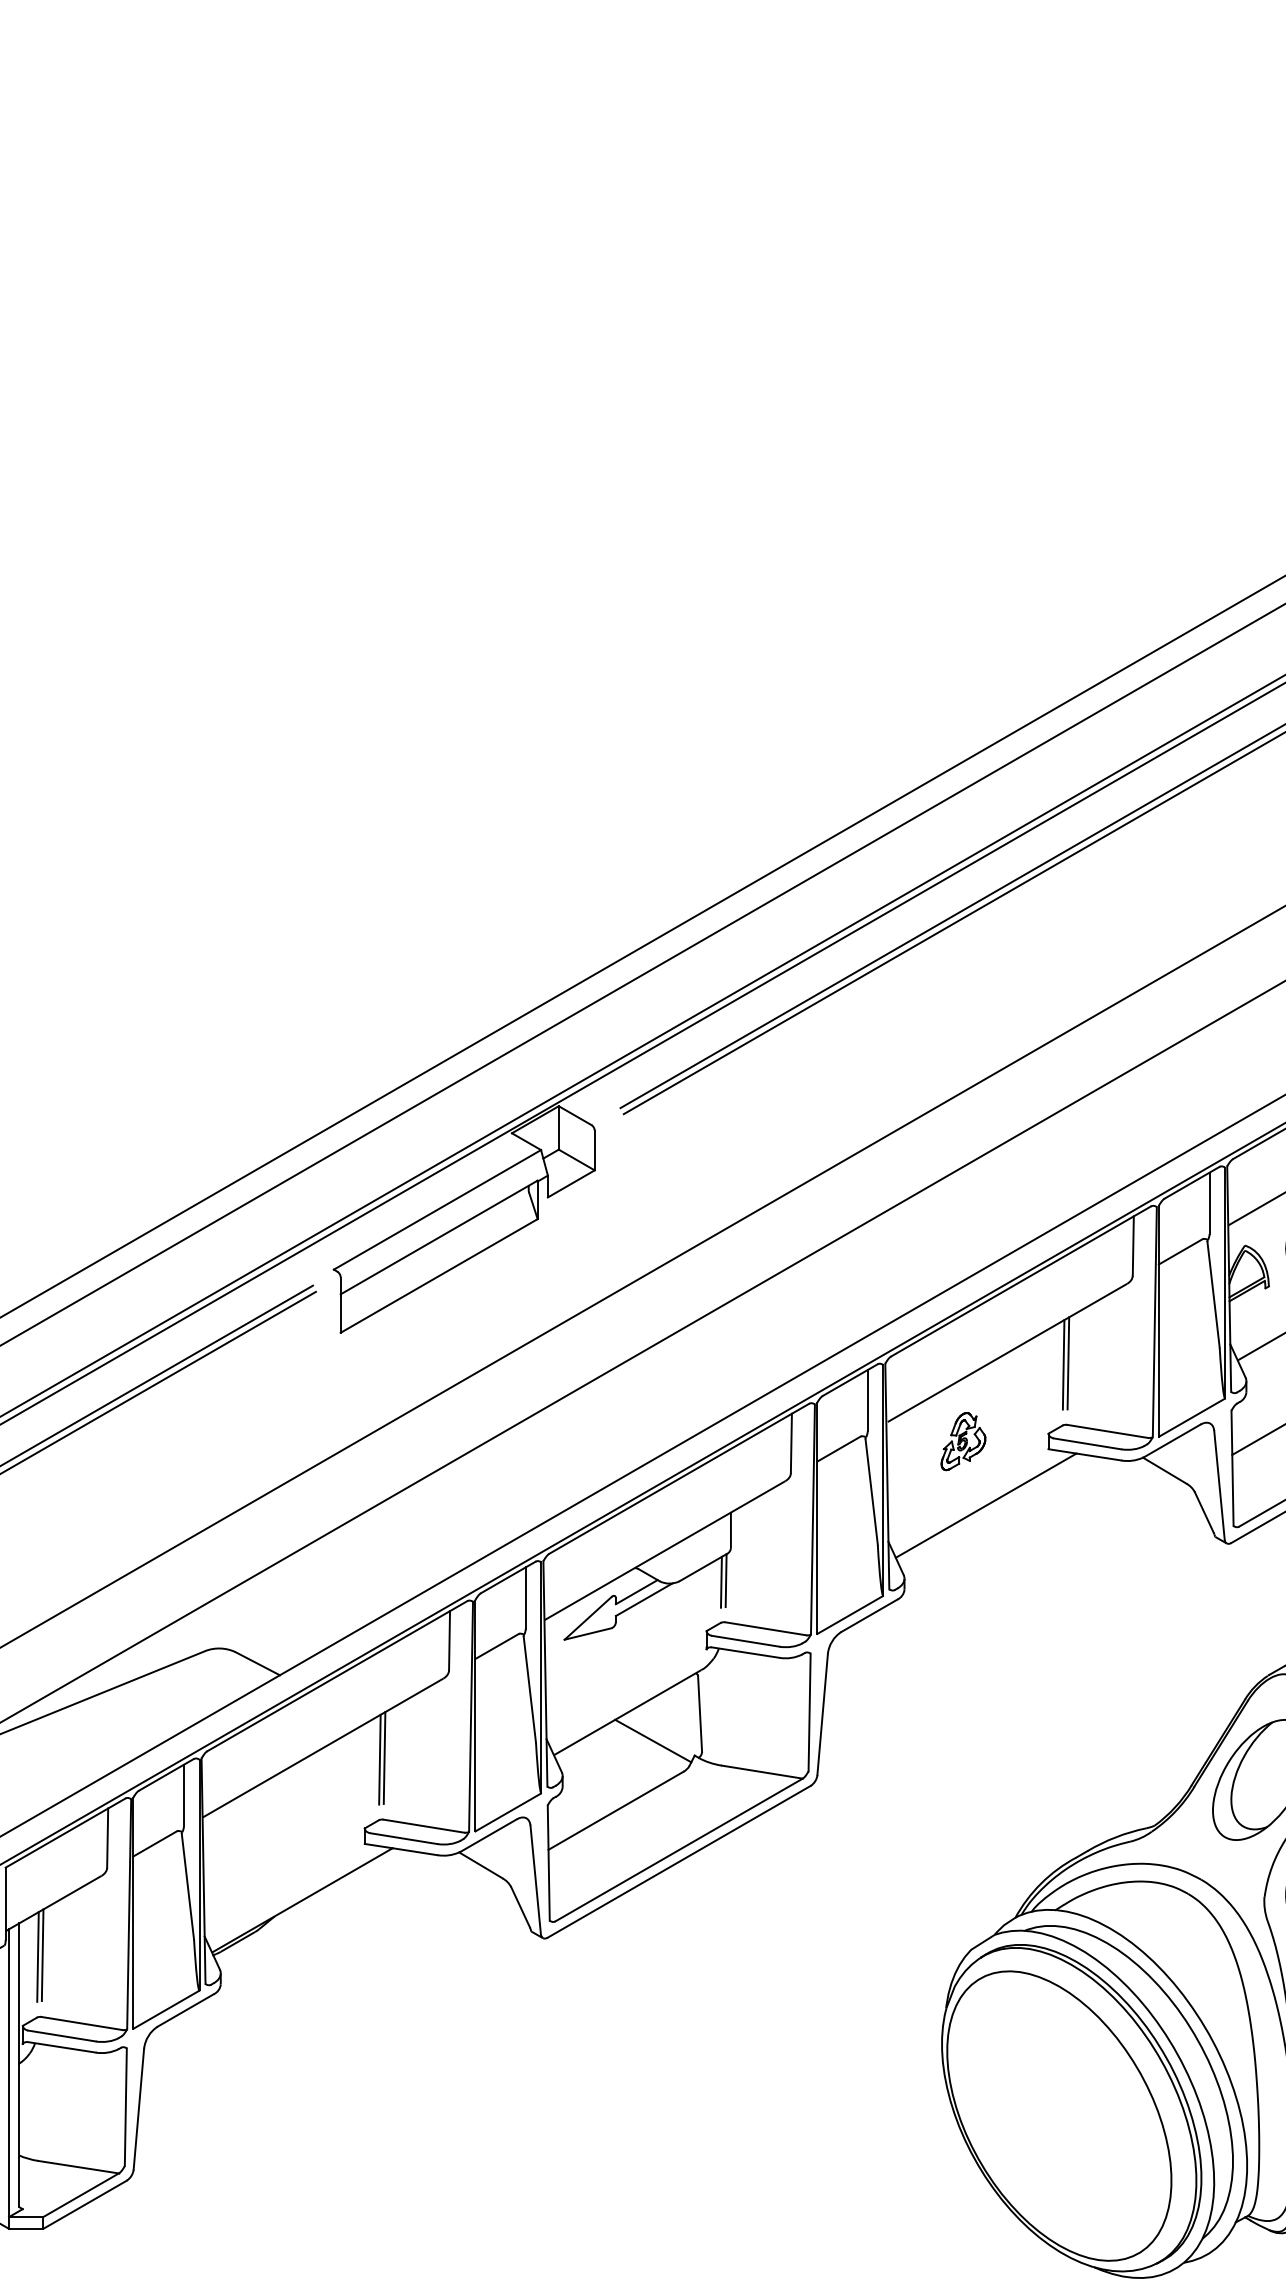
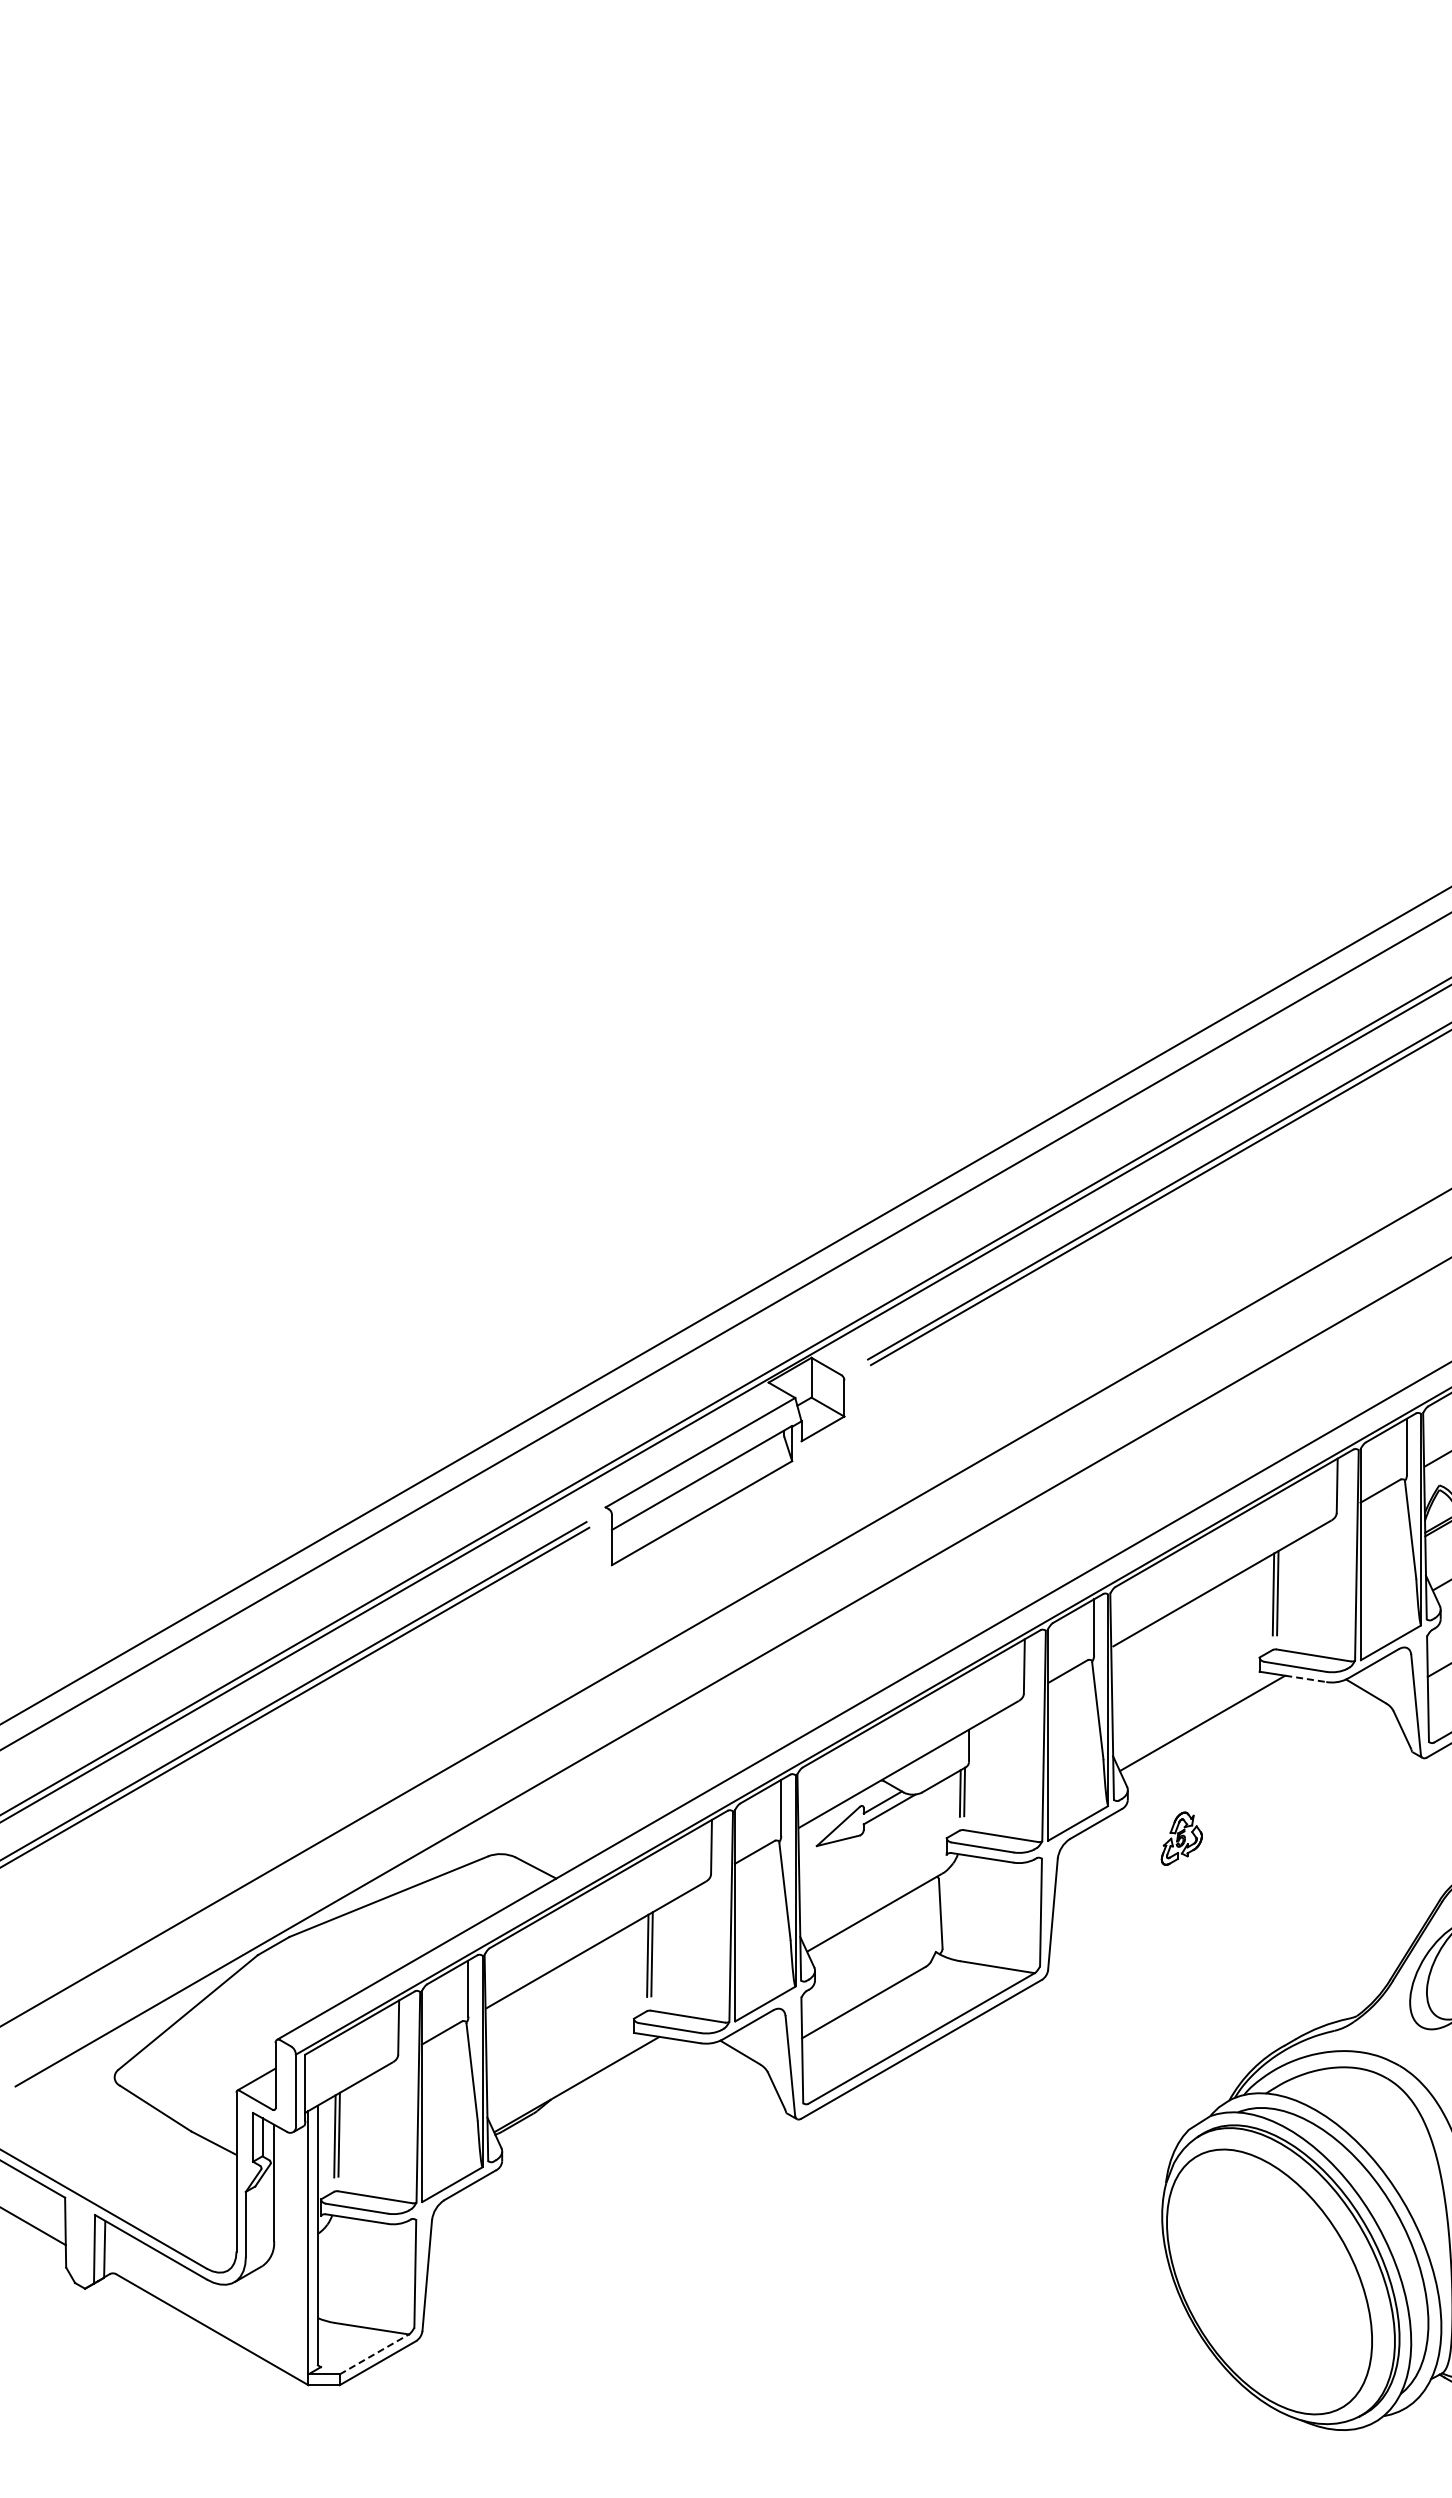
part: (963, 1441) -> (1181, 1838), moved
line: (1098, 1456) -> (1305, 1678), solid -> dashed
line: (652, 1740) -> (897, 1938), removed
line: (81, 2195) -> (374, 2354), solid -> dashed

